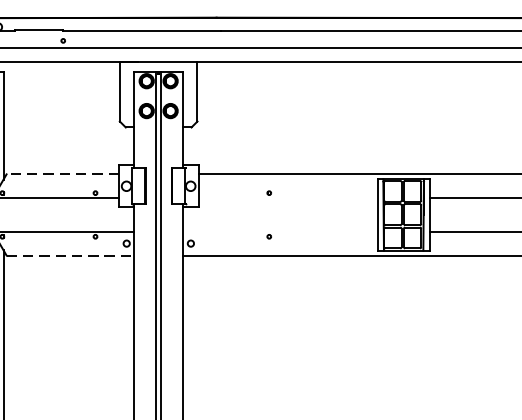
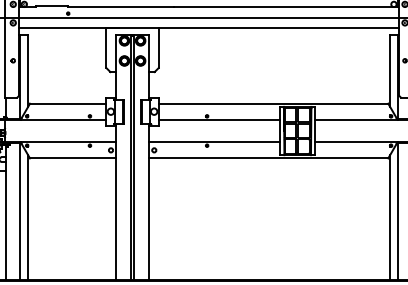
line: (62, 174) -> (67, 103), dashed -> solid
line: (287, 197) -> (219, 119), added
line: (280, 231) -> (214, 142), added
line: (69, 255) -> (72, 158), dashed -> solid

